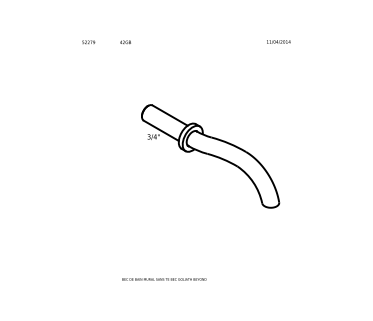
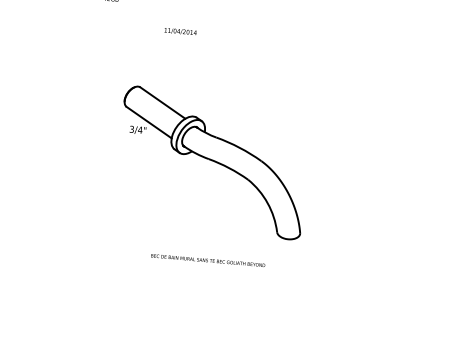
text: (278, 41) -> (180, 30), moved
text: (164, 279) -> (208, 260), moved

